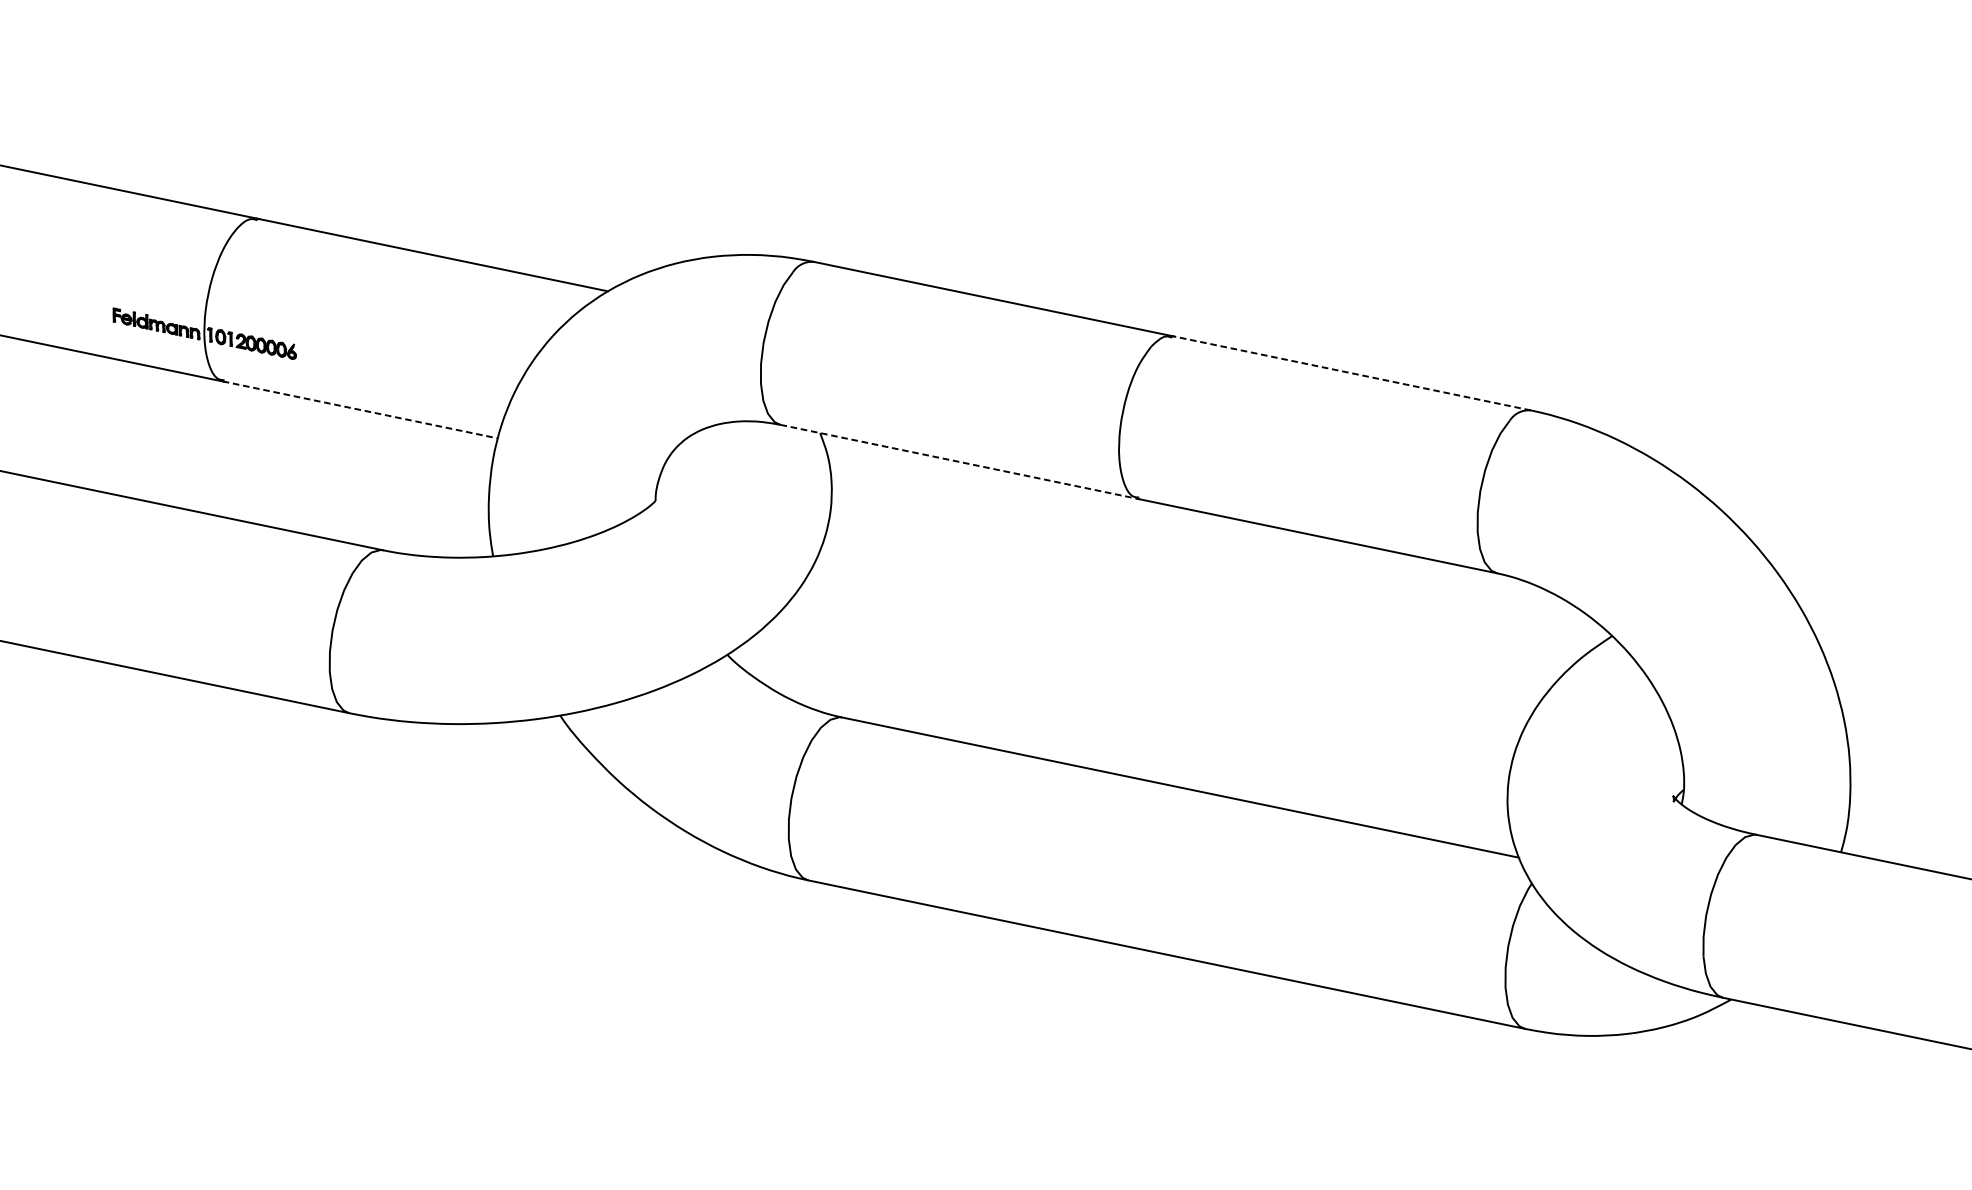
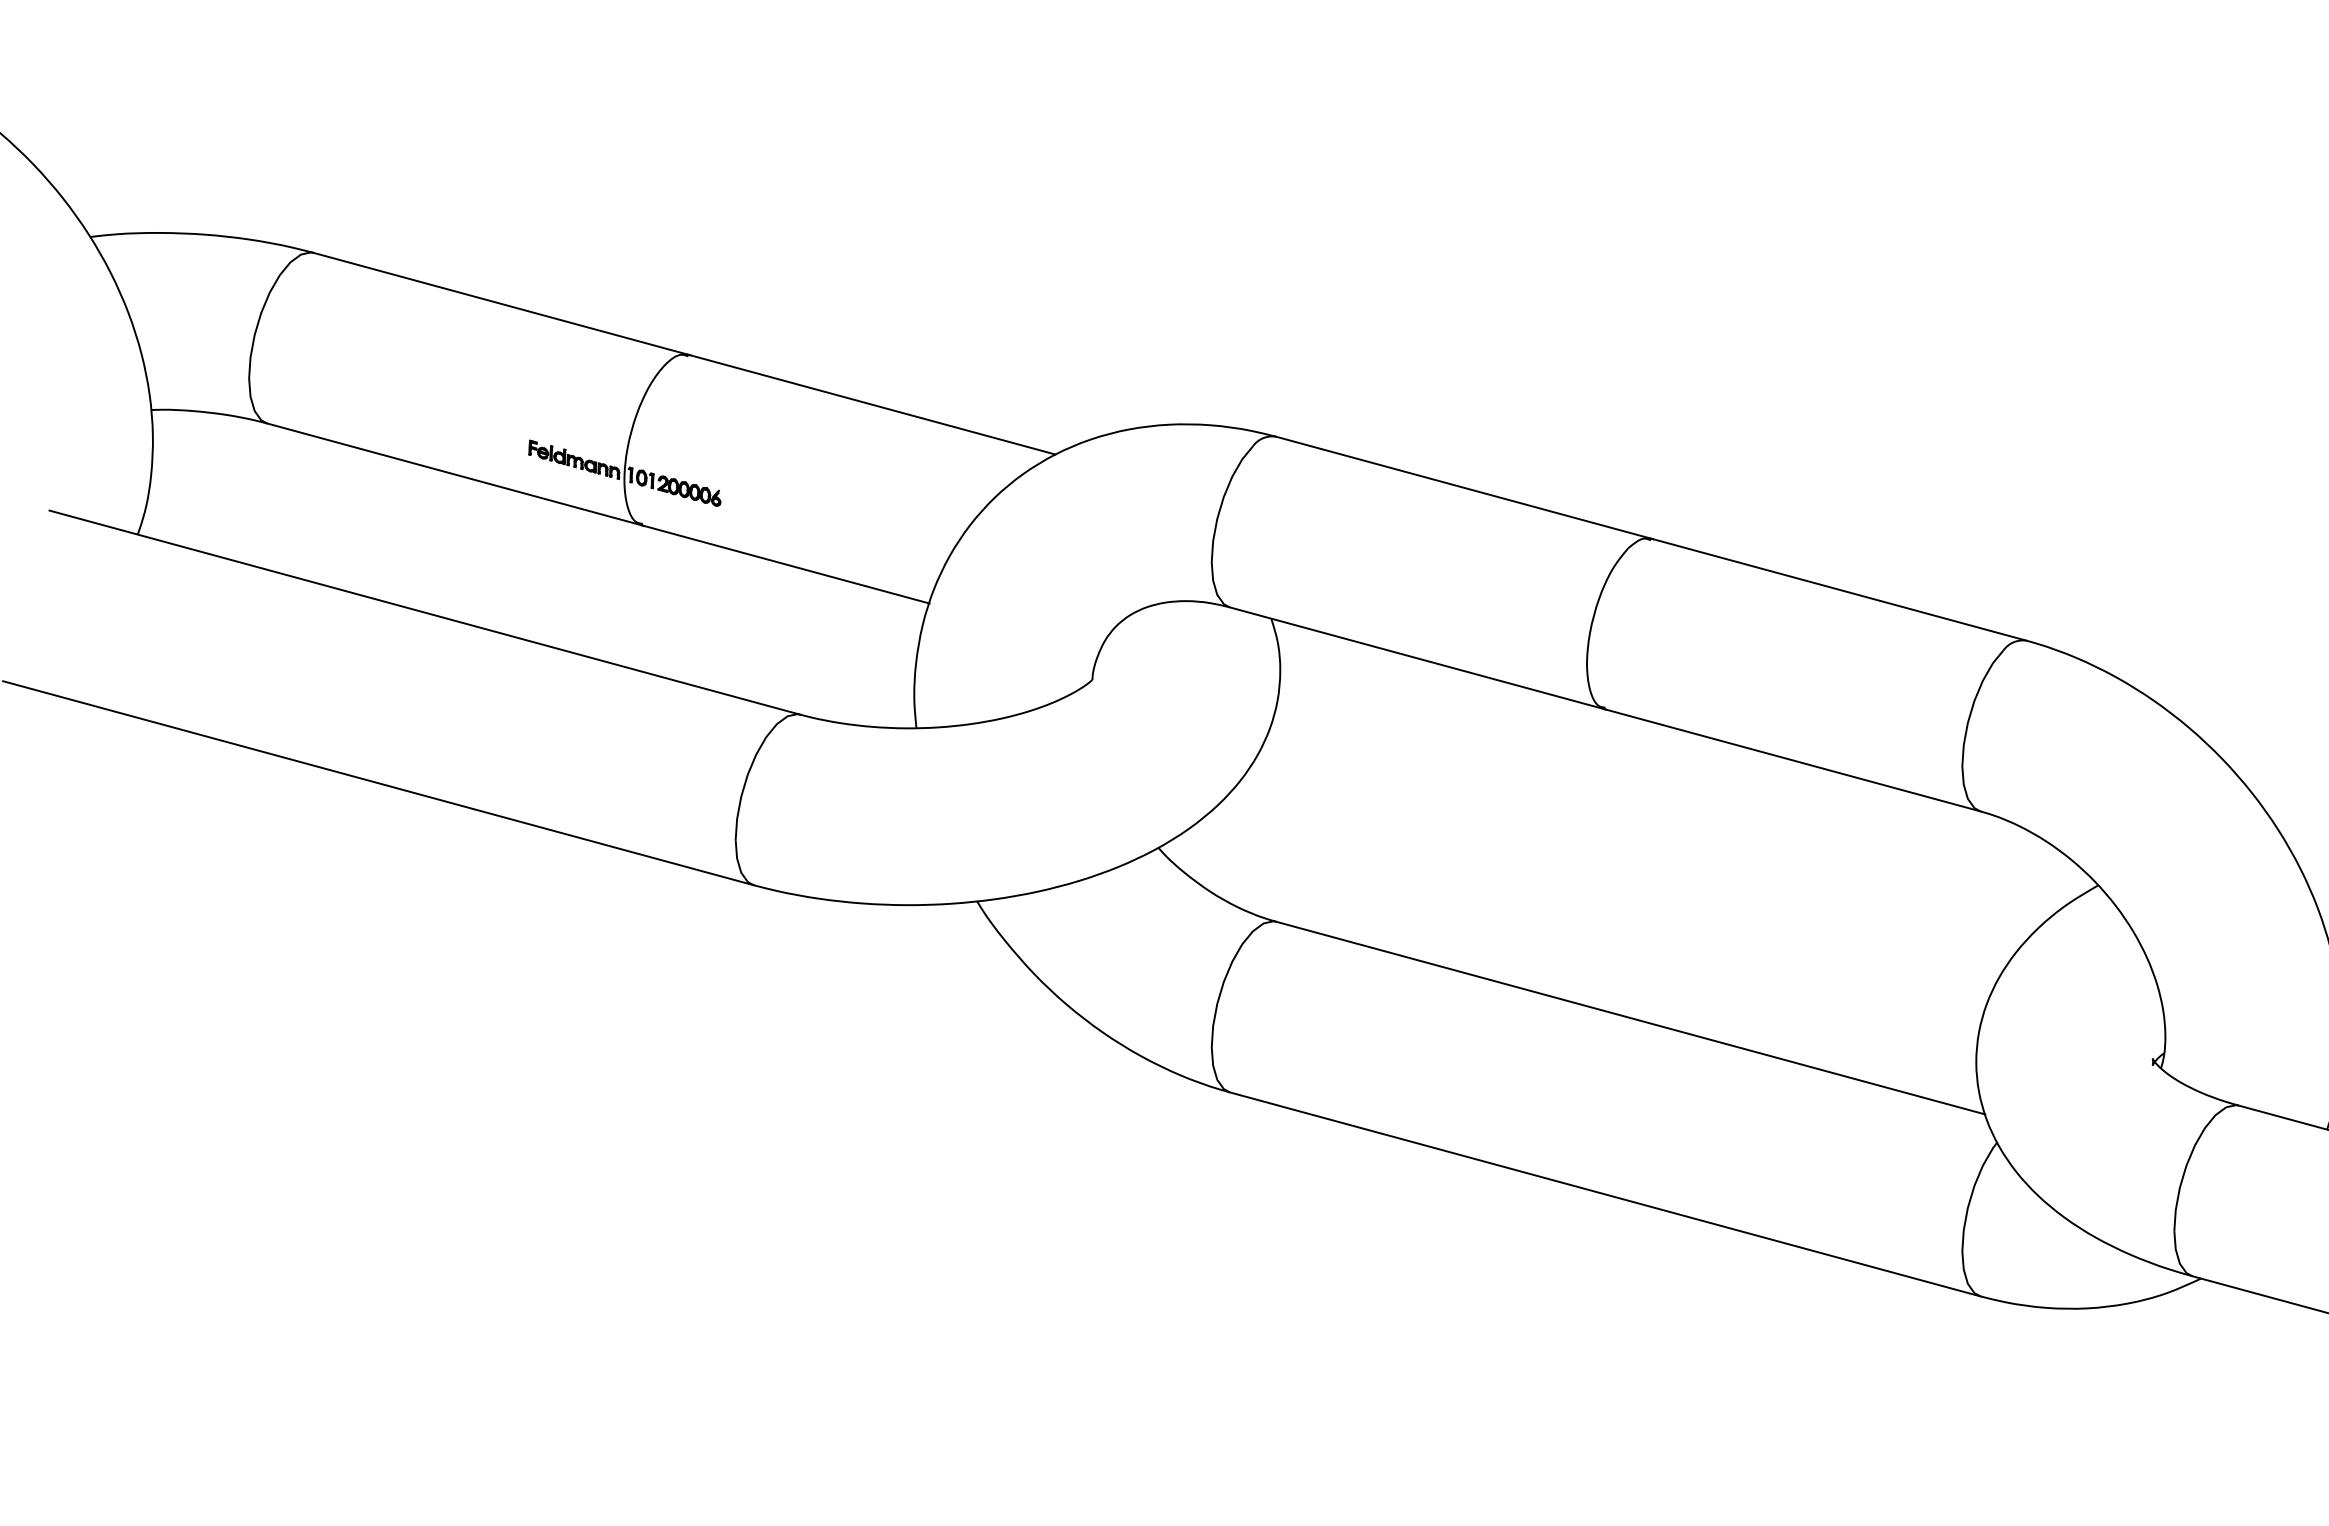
line: (1350, 373) -> (1837, 589), dashed -> solid
line: (360, 410) -> (785, 564), dashed -> solid
line: (960, 462) -> (1418, 658), dashed -> solid

